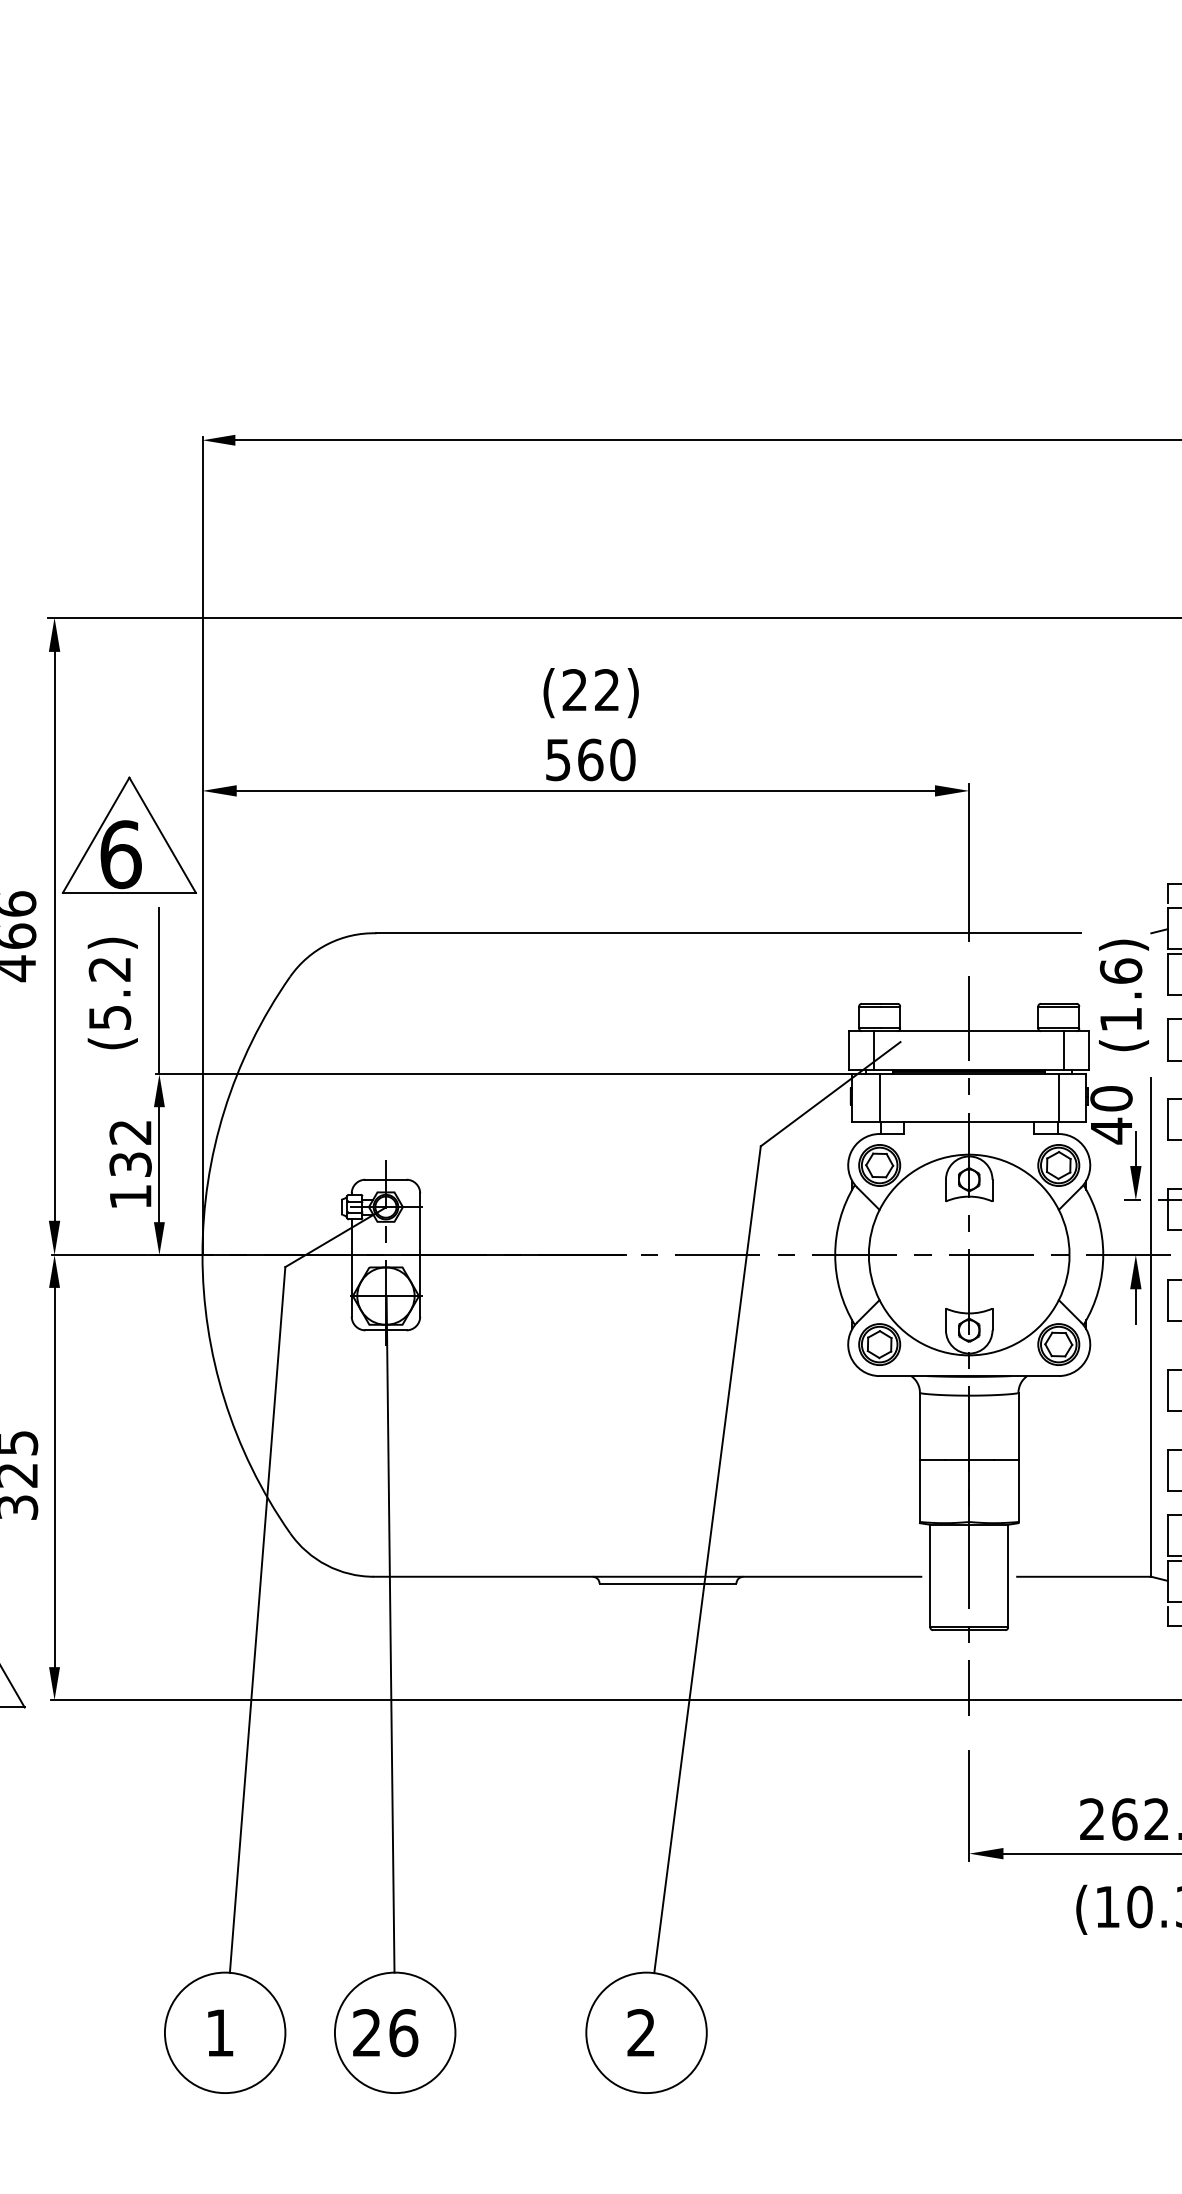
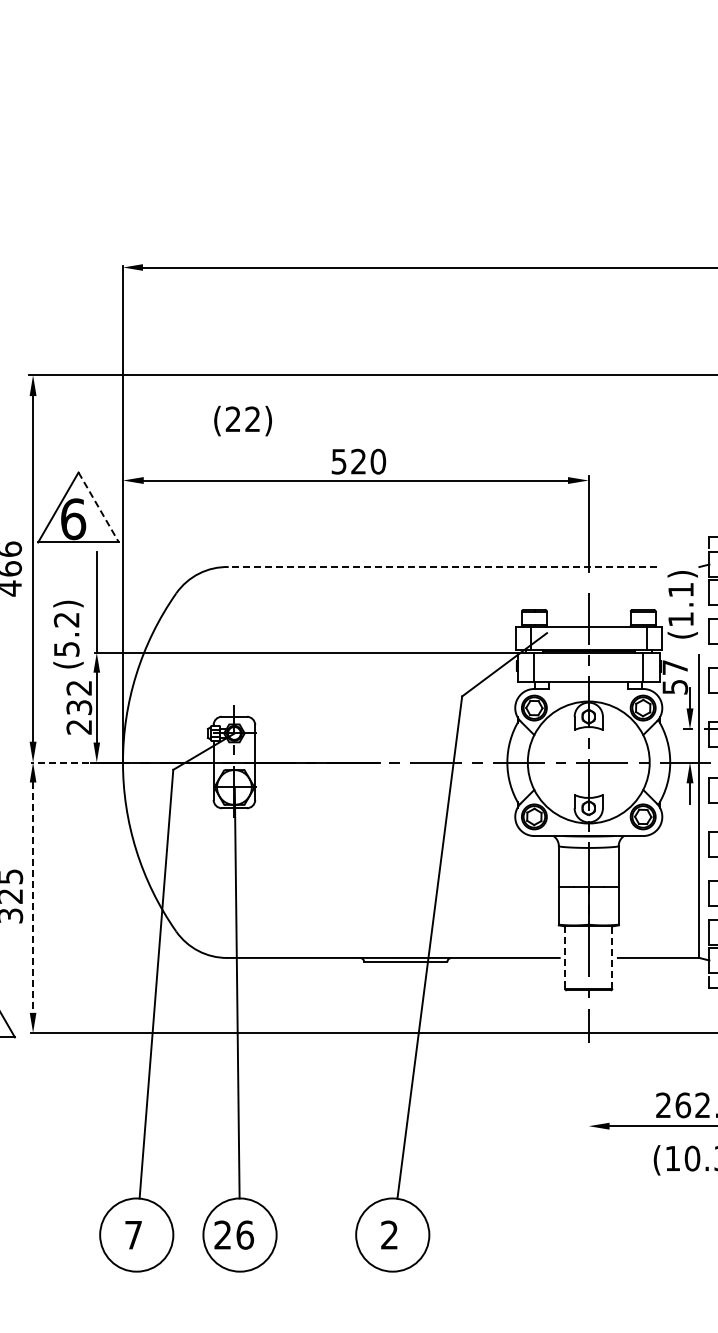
text: (590, 692) -> (242, 420), moved
text: (590, 759) -> (358, 461), 560 -> 520
line: (163, 835) -> (99, 507), solid -> dashed
line: (728, 934) -> (442, 567), solid -> dashed
text: (1120, 970) -> (680, 589), (1.6) -> (1.1)
text: (112, 993) -> (68, 634), moved
text: (1111, 1115) -> (675, 677), 40 -> 57
text: (129, 1197) -> (78, 727), 132 -> 232
line: (99, 1255) -> (60, 762), solid -> dashed
line: (55, 1478) -> (33, 898), solid -> dashed
line: (1008, 1575) -> (612, 957), solid -> dashed
line: (930, 1577) -> (565, 958), solid -> dashed
line: (968, 1804) -> (588, 1096), removed
text: (219, 2033) -> (133, 1235), 1 -> 7

